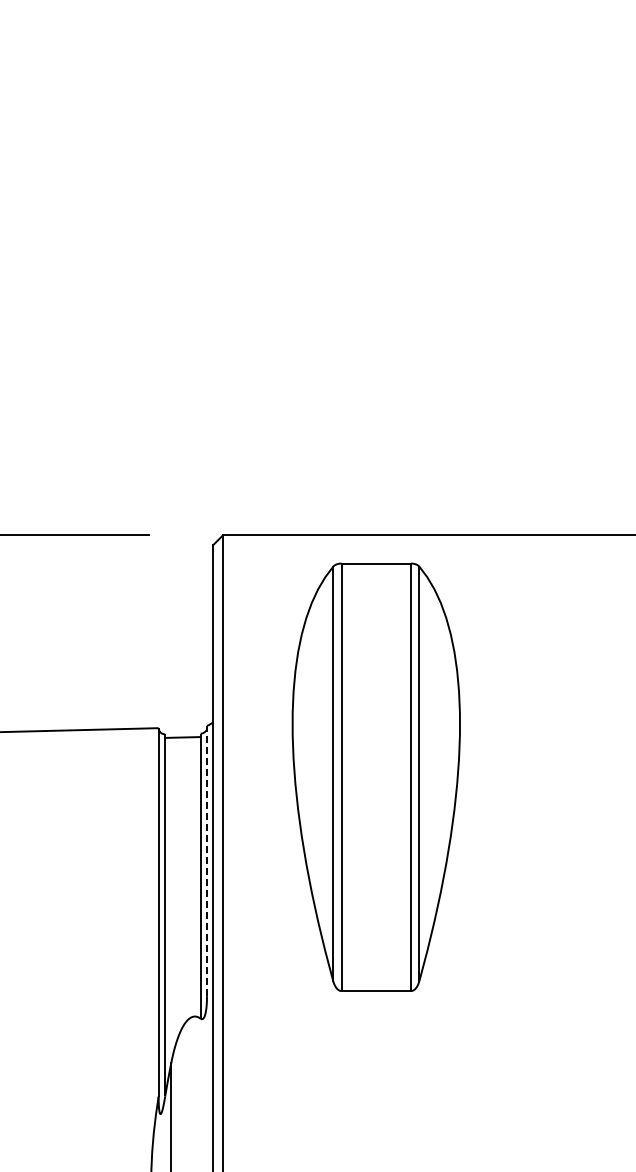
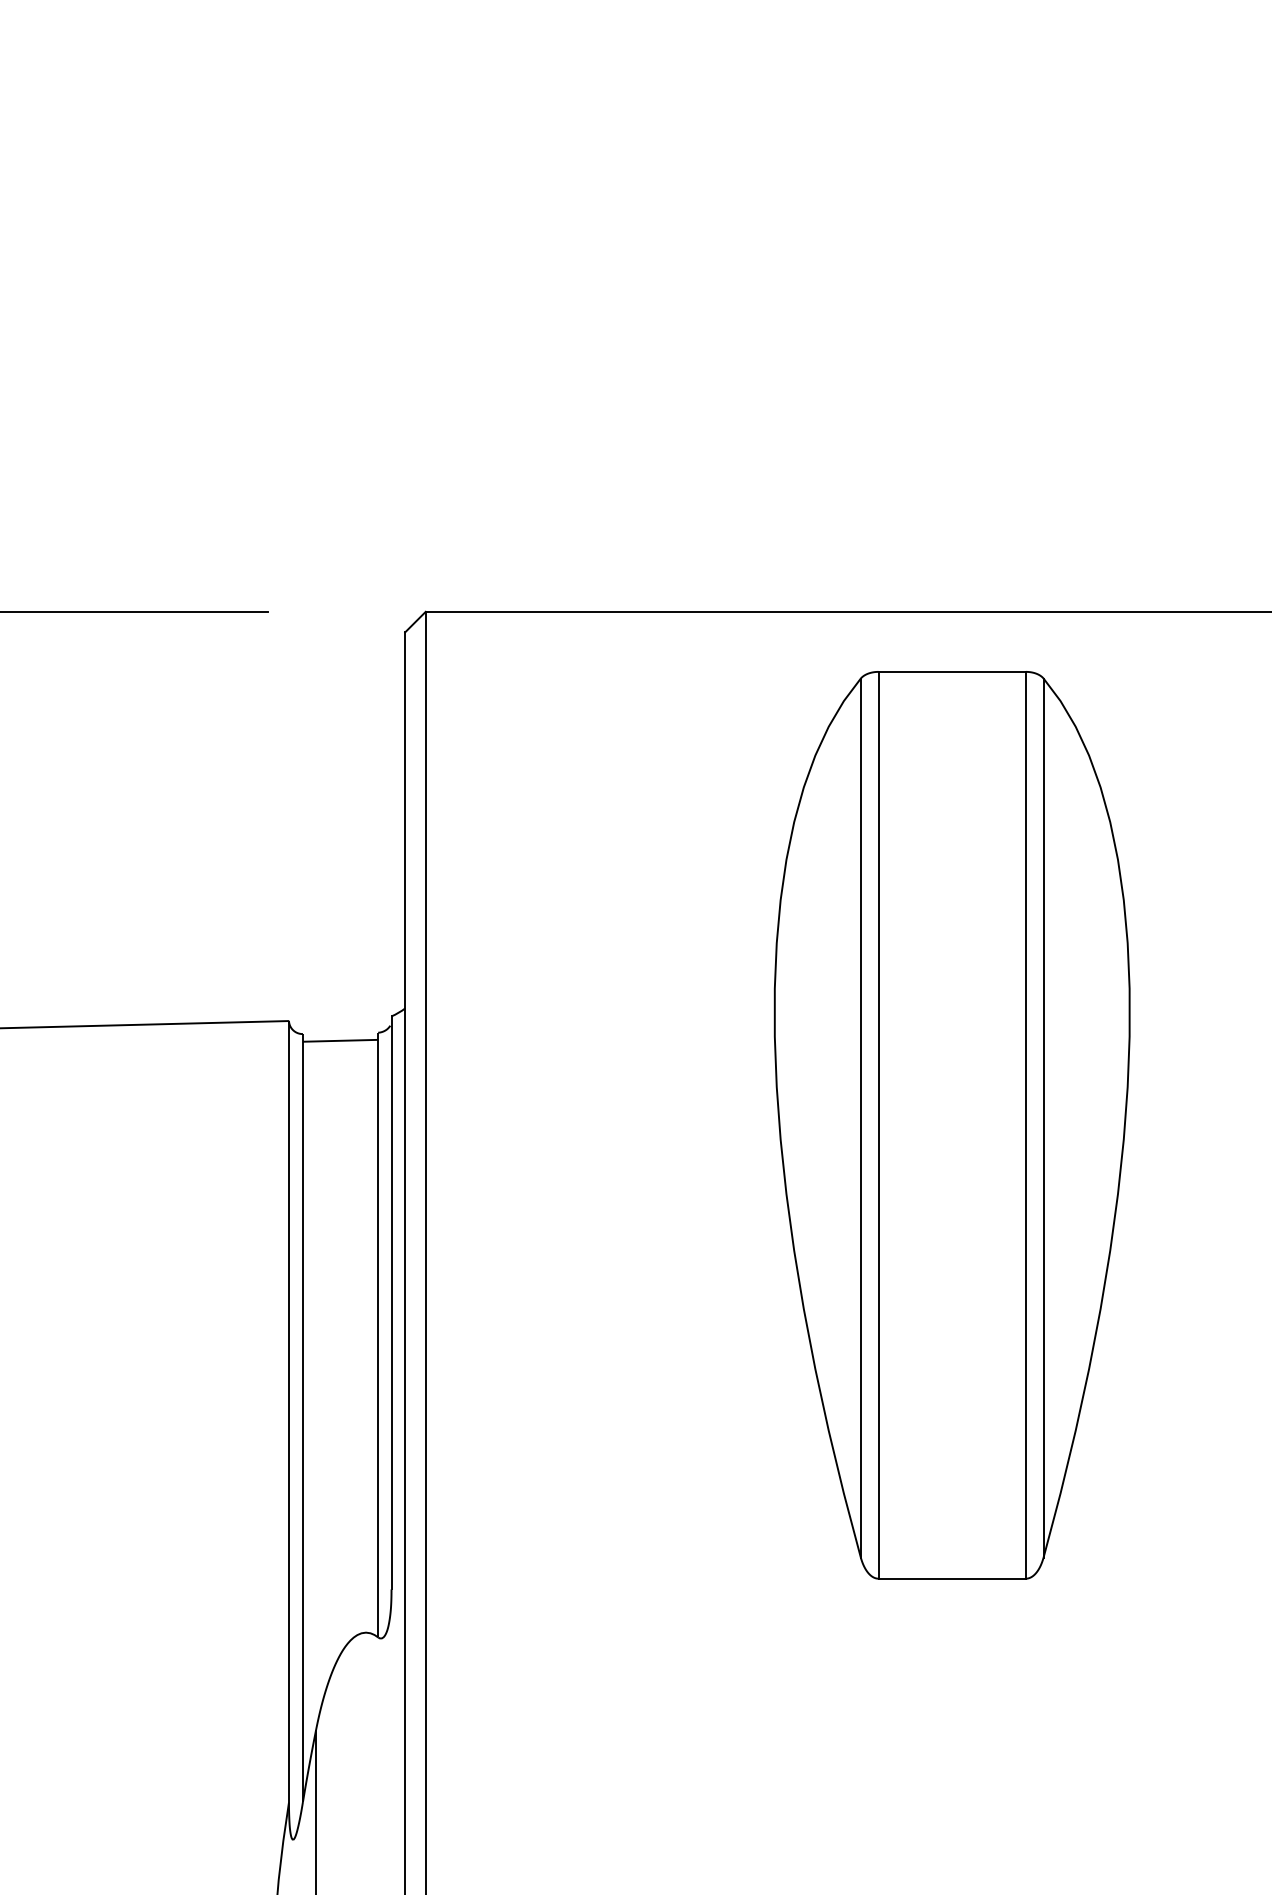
part: (375, 776) -> (950, 1123), moved
line: (206, 860) -> (390, 1301), dashed -> solid

